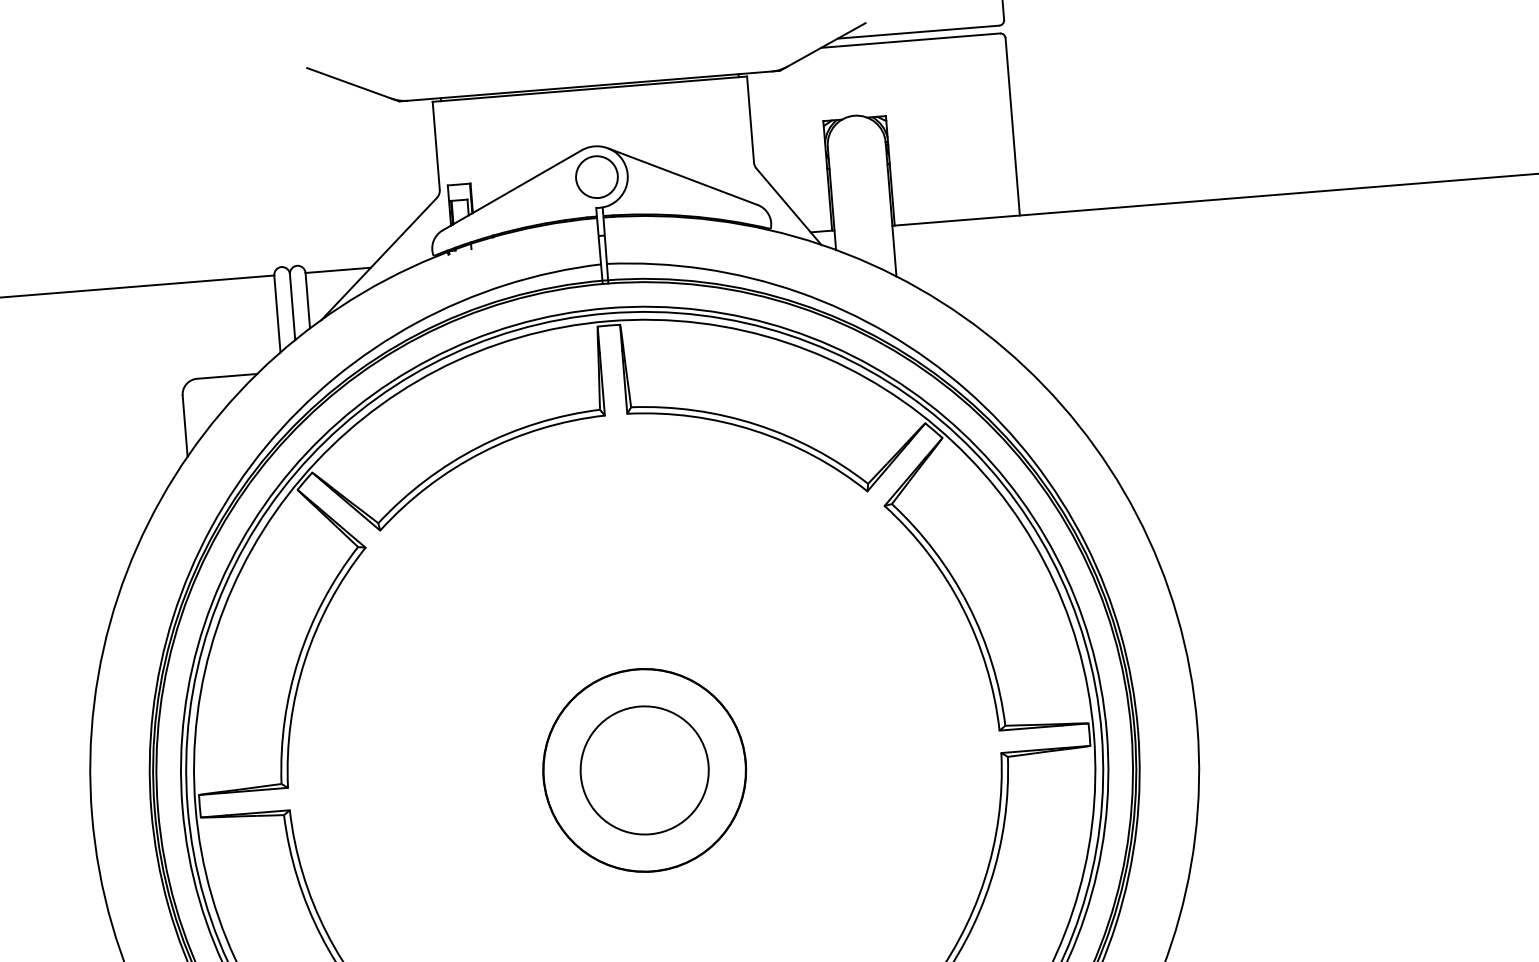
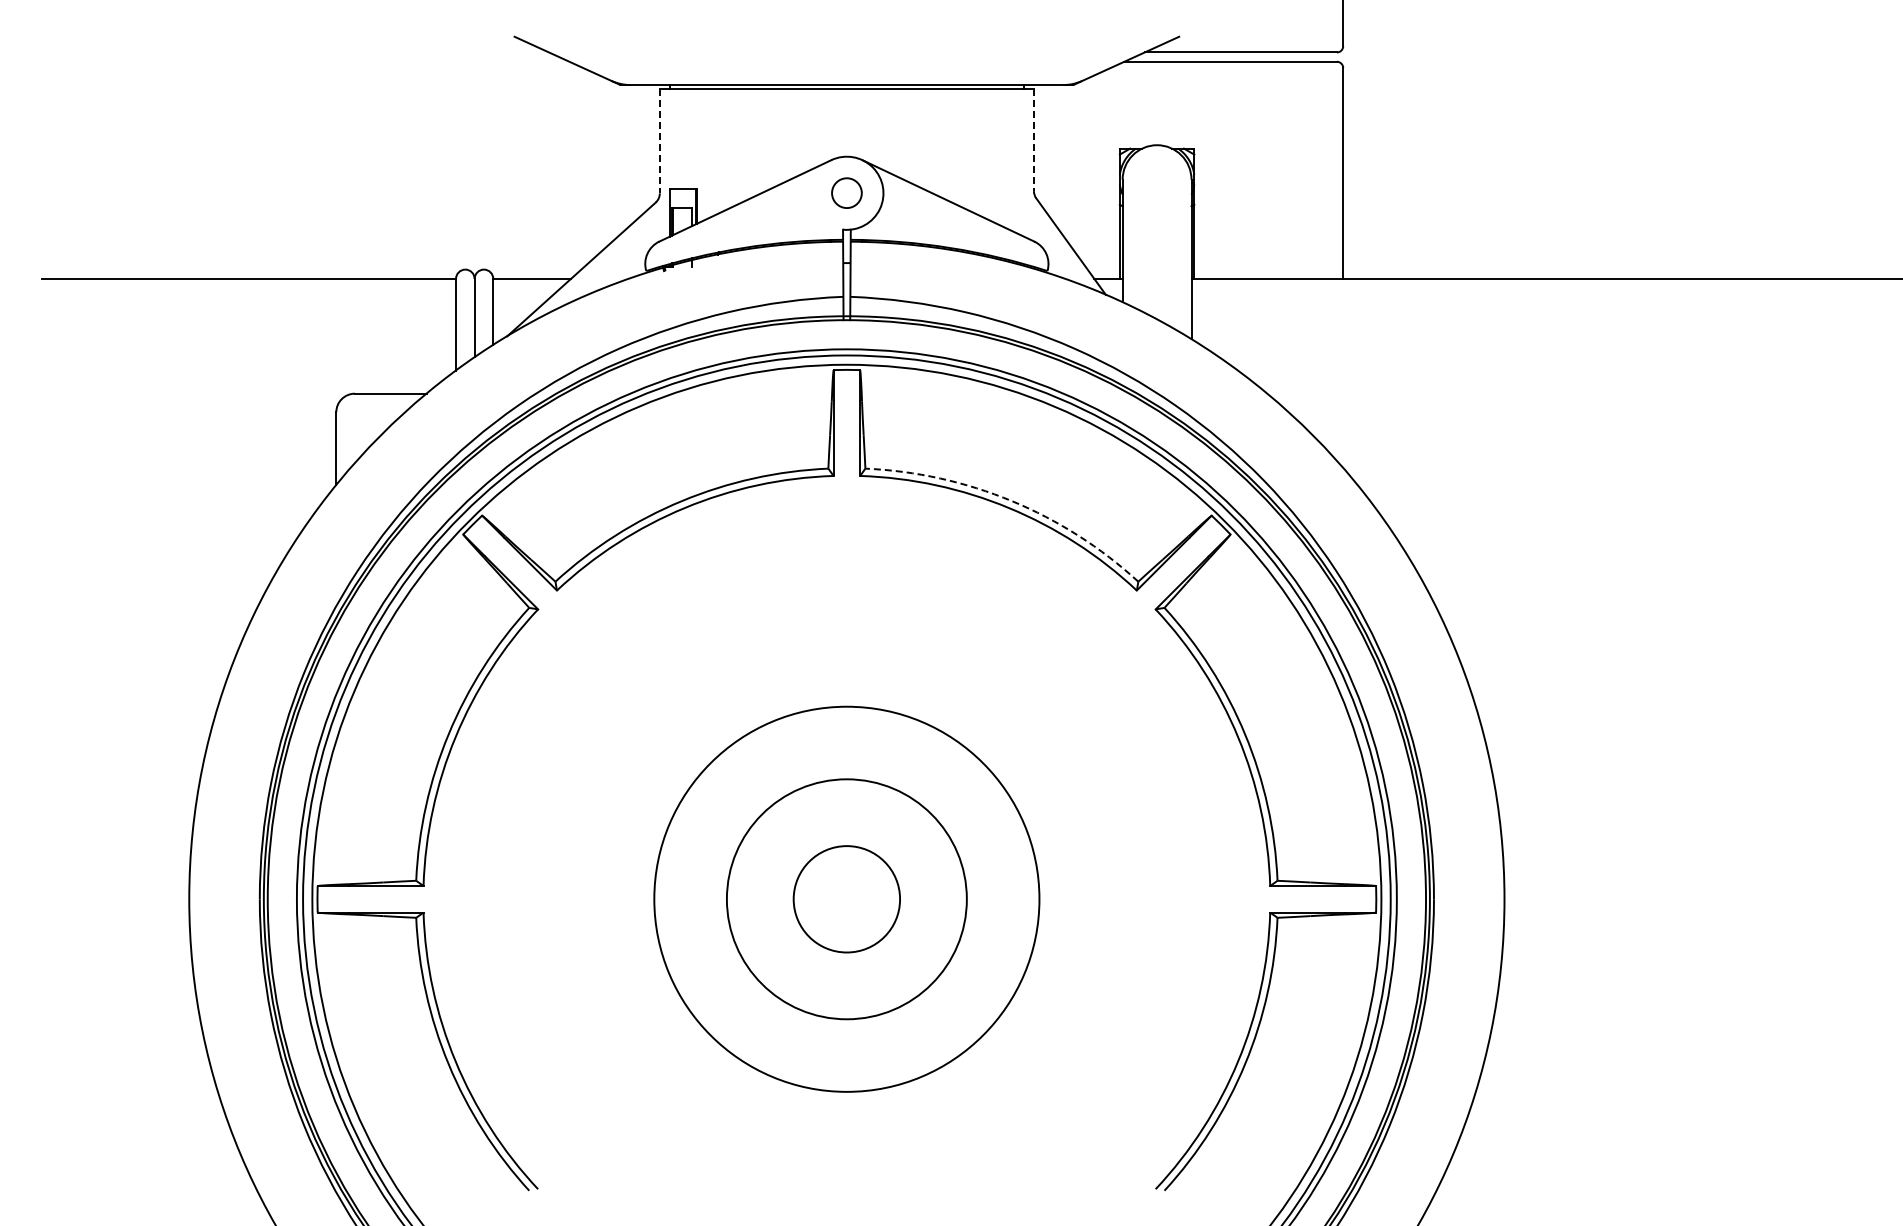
line: (750, 120) -> (1033, 140), solid -> dashed
line: (435, 146) -> (659, 141), solid -> dashed
circle: (596, 176) -> (846, 192), size x0.6
arc: (756, 425) -> (1011, 501), solid -> dashed
circle: (644, 769) -> (846, 898), size x1.6
circle: (644, 770) -> (846, 899), size x0.7

